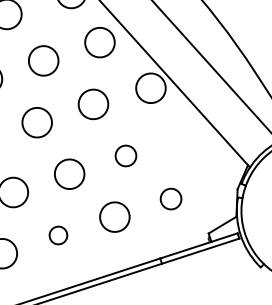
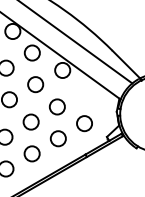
circle: (126, 155) -> (57, 106), size x1.43
circle: (171, 198) -> (84, 123), size x1.43
circle: (57, 234) -> (31, 153), size x1.67

